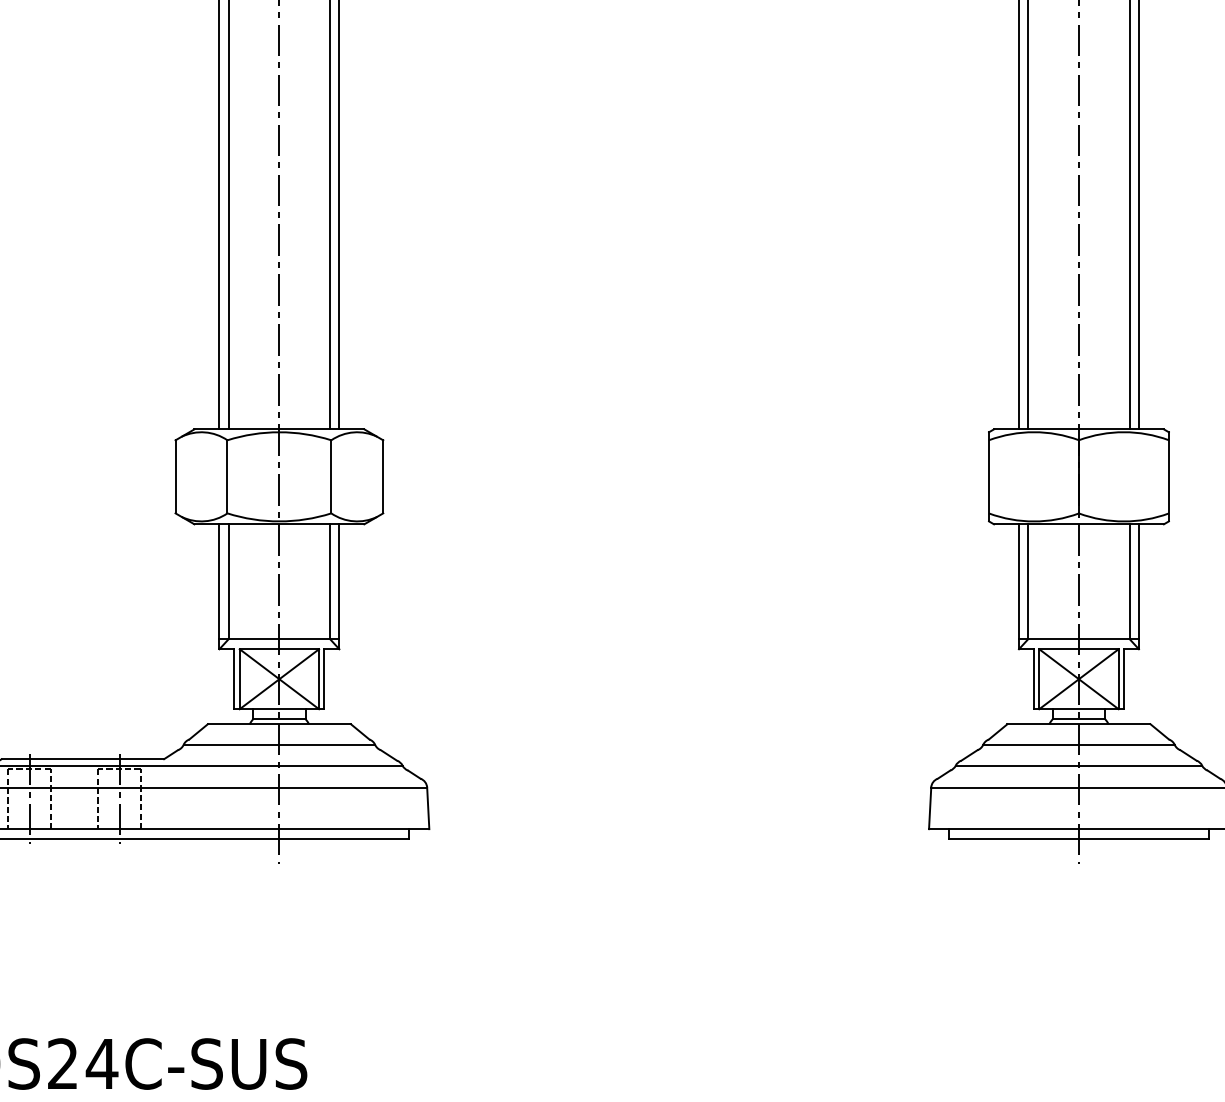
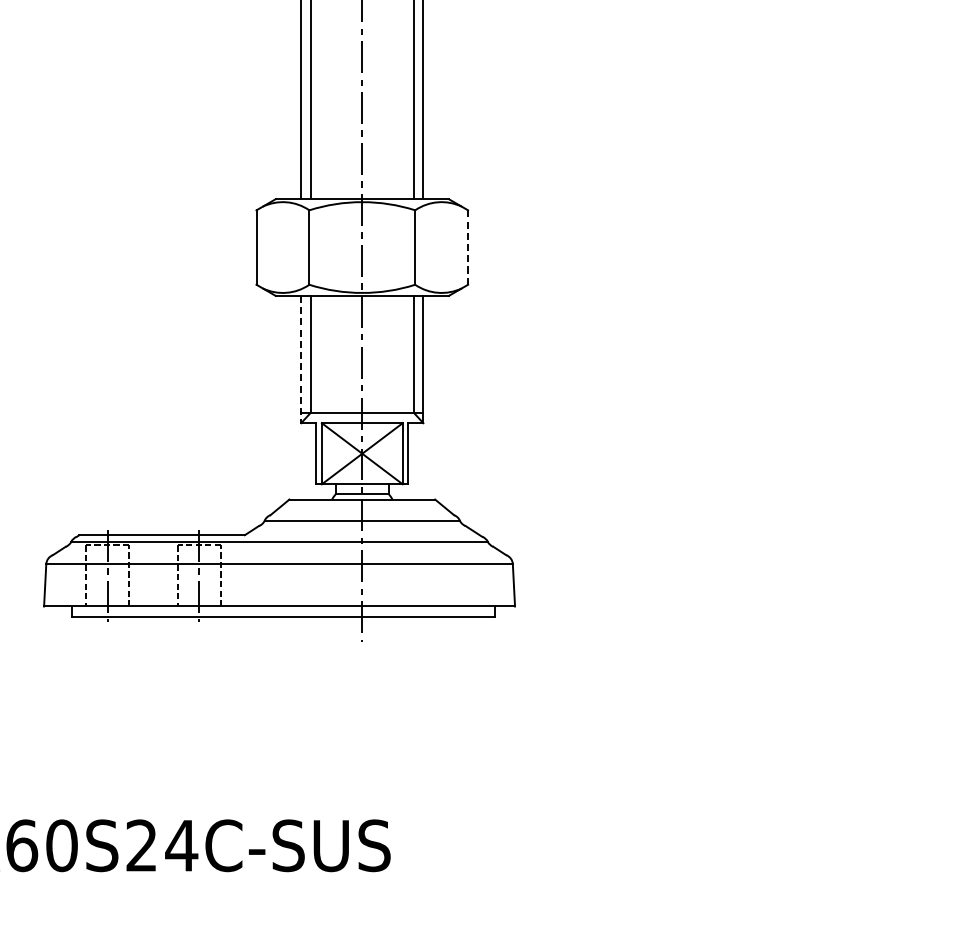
line: (383, 476) -> (468, 247), solid -> dashed
line: (219, 587) -> (301, 360), solid -> dashed

